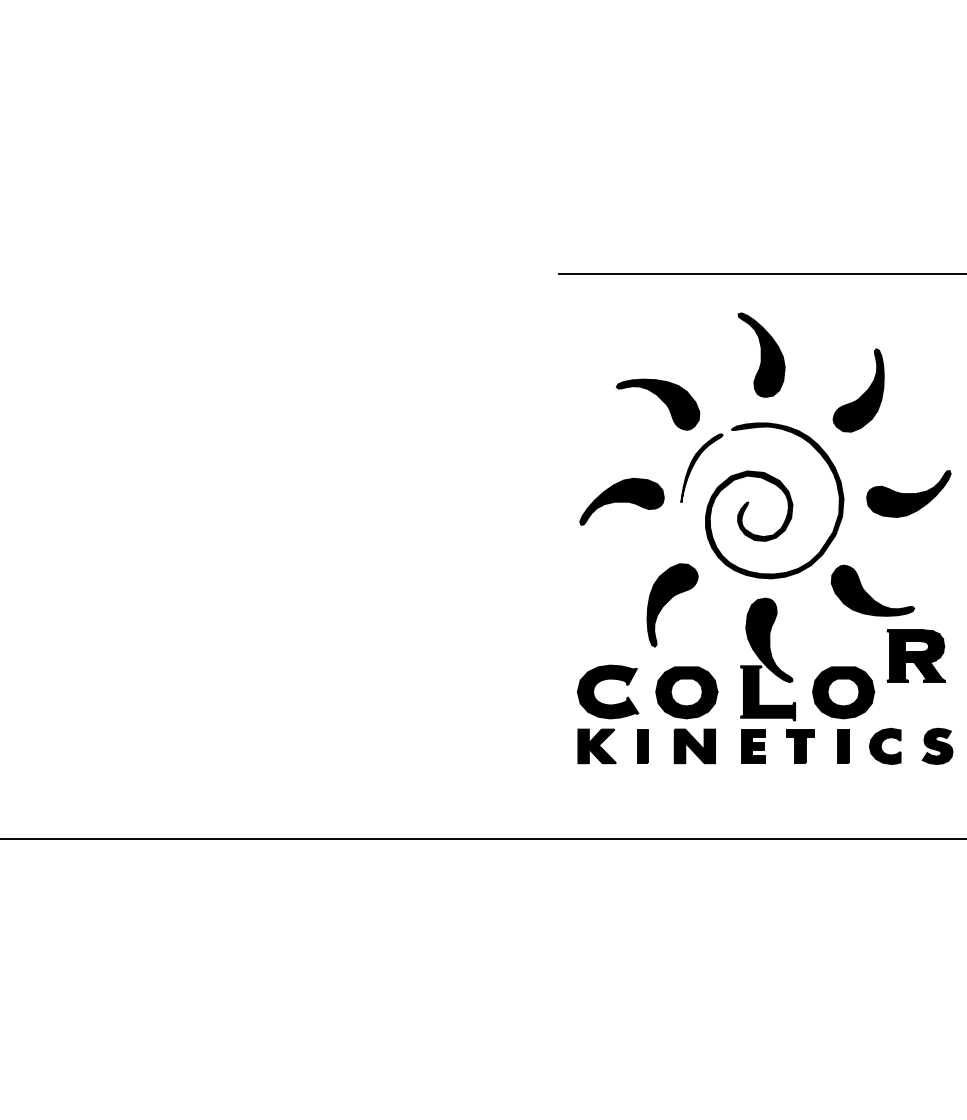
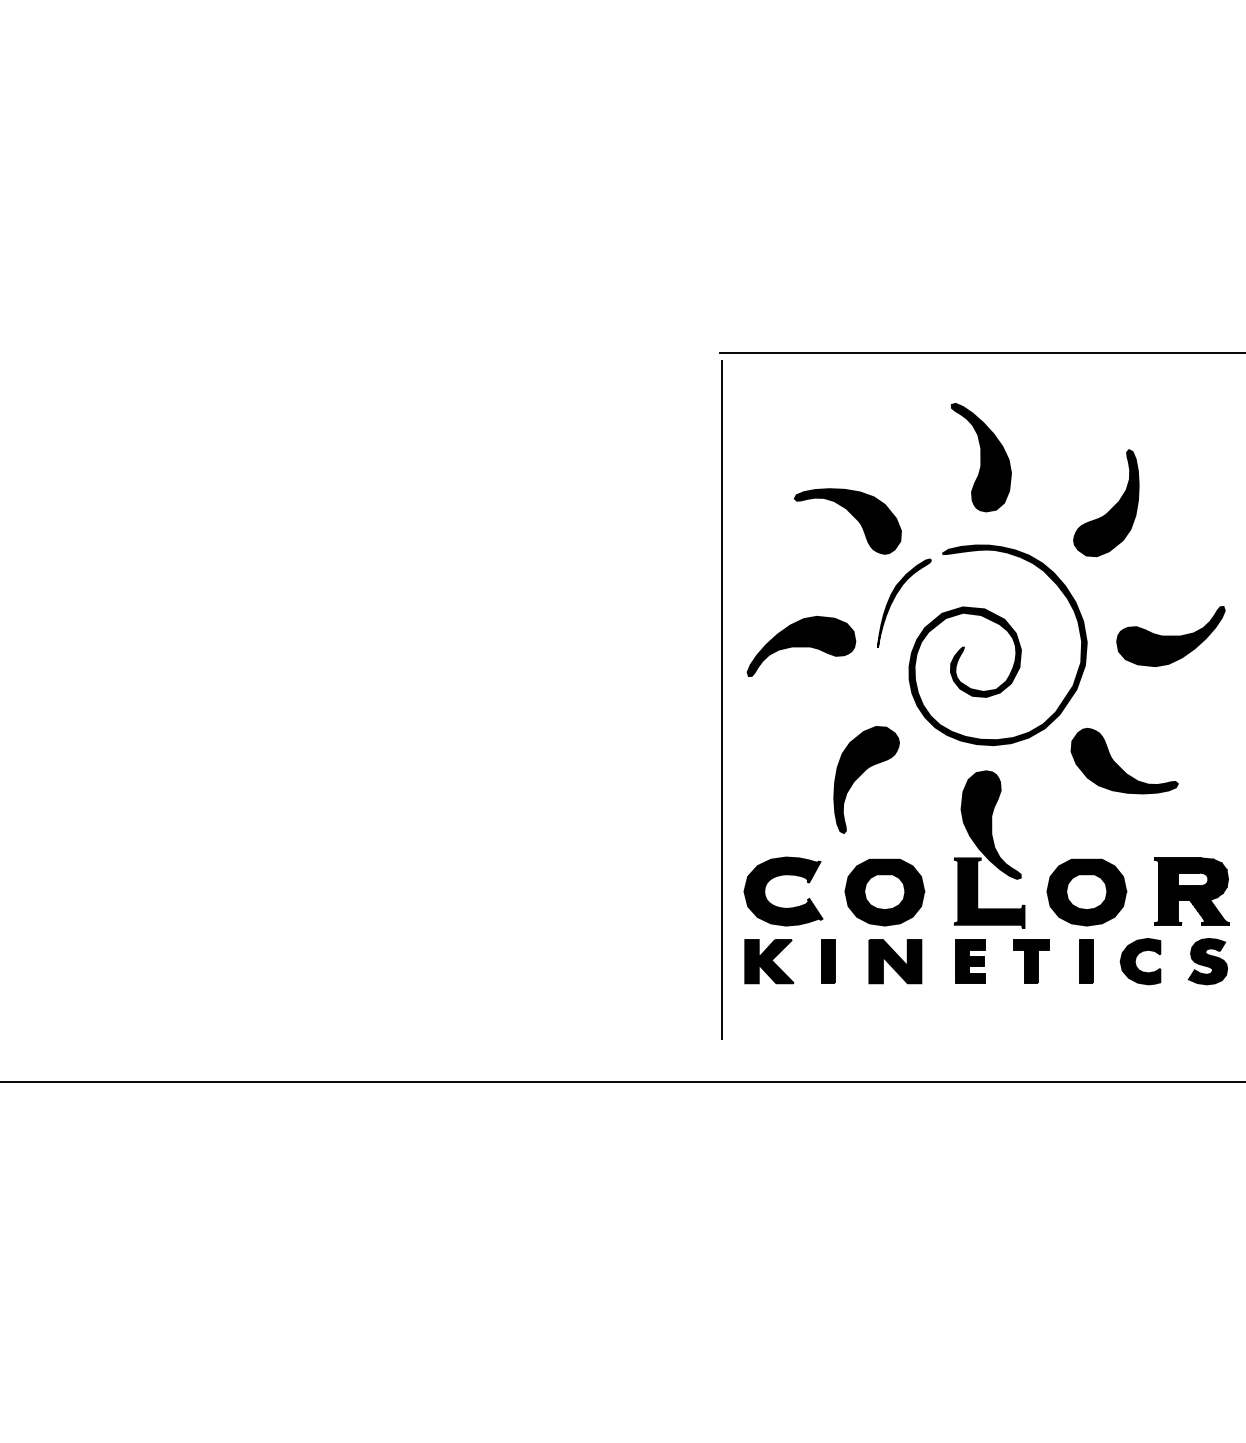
line: (560, 543) -> (722, 700), added
part: (915, 655) -> (1191, 890), moved

